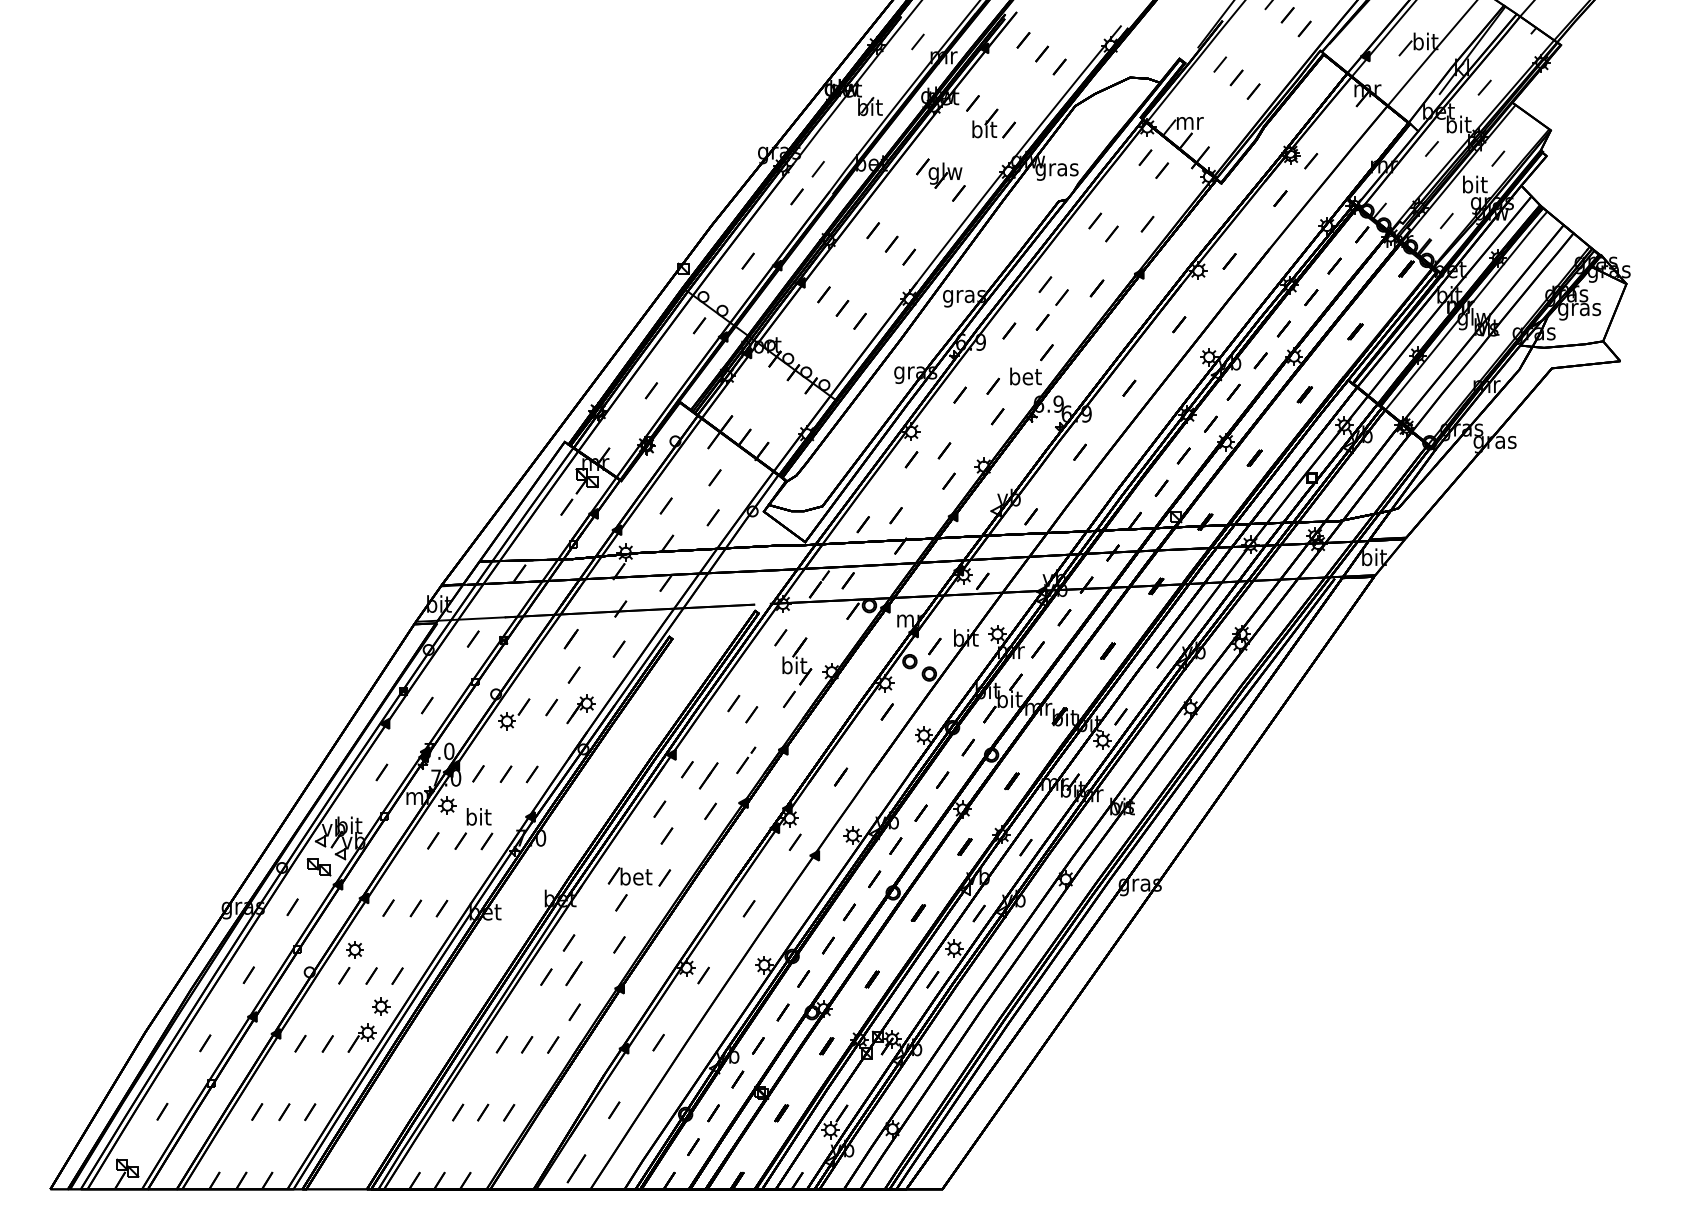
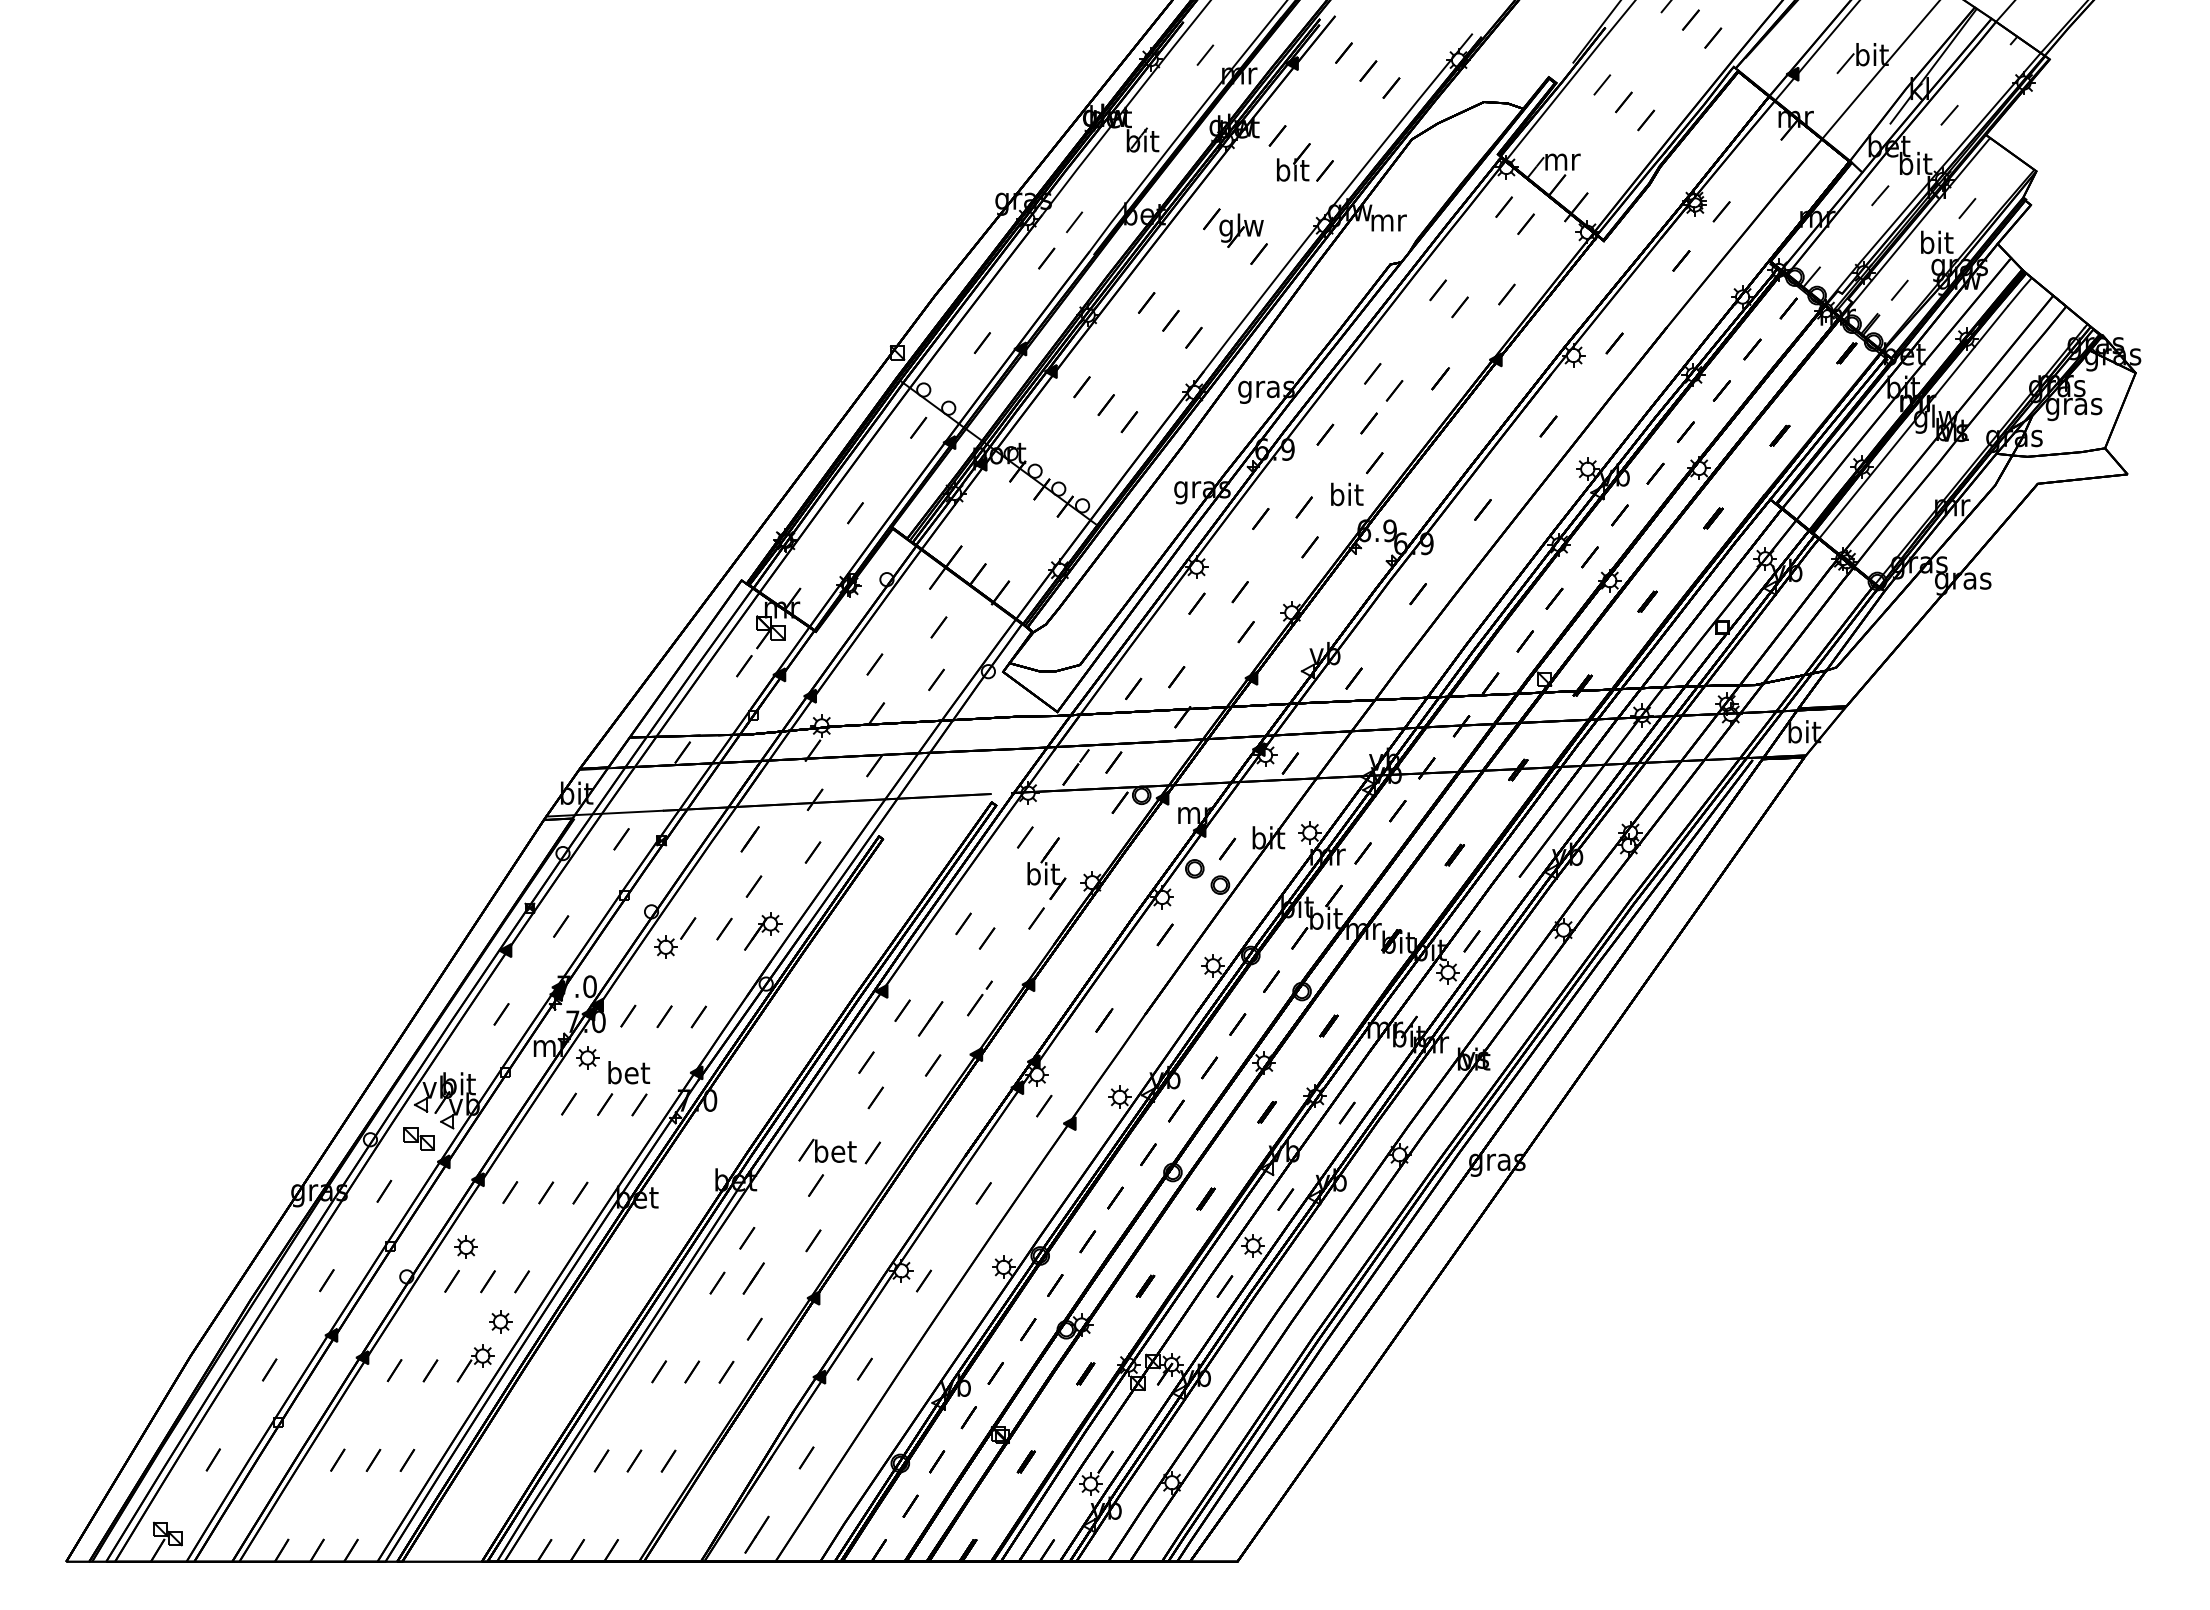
text: (1056, 171) -> (1387, 225), gras -> mr
text: (1026, 376) -> (1347, 494), bet -> bit
text: (479, 816) -> (629, 1072), bit -> bet

